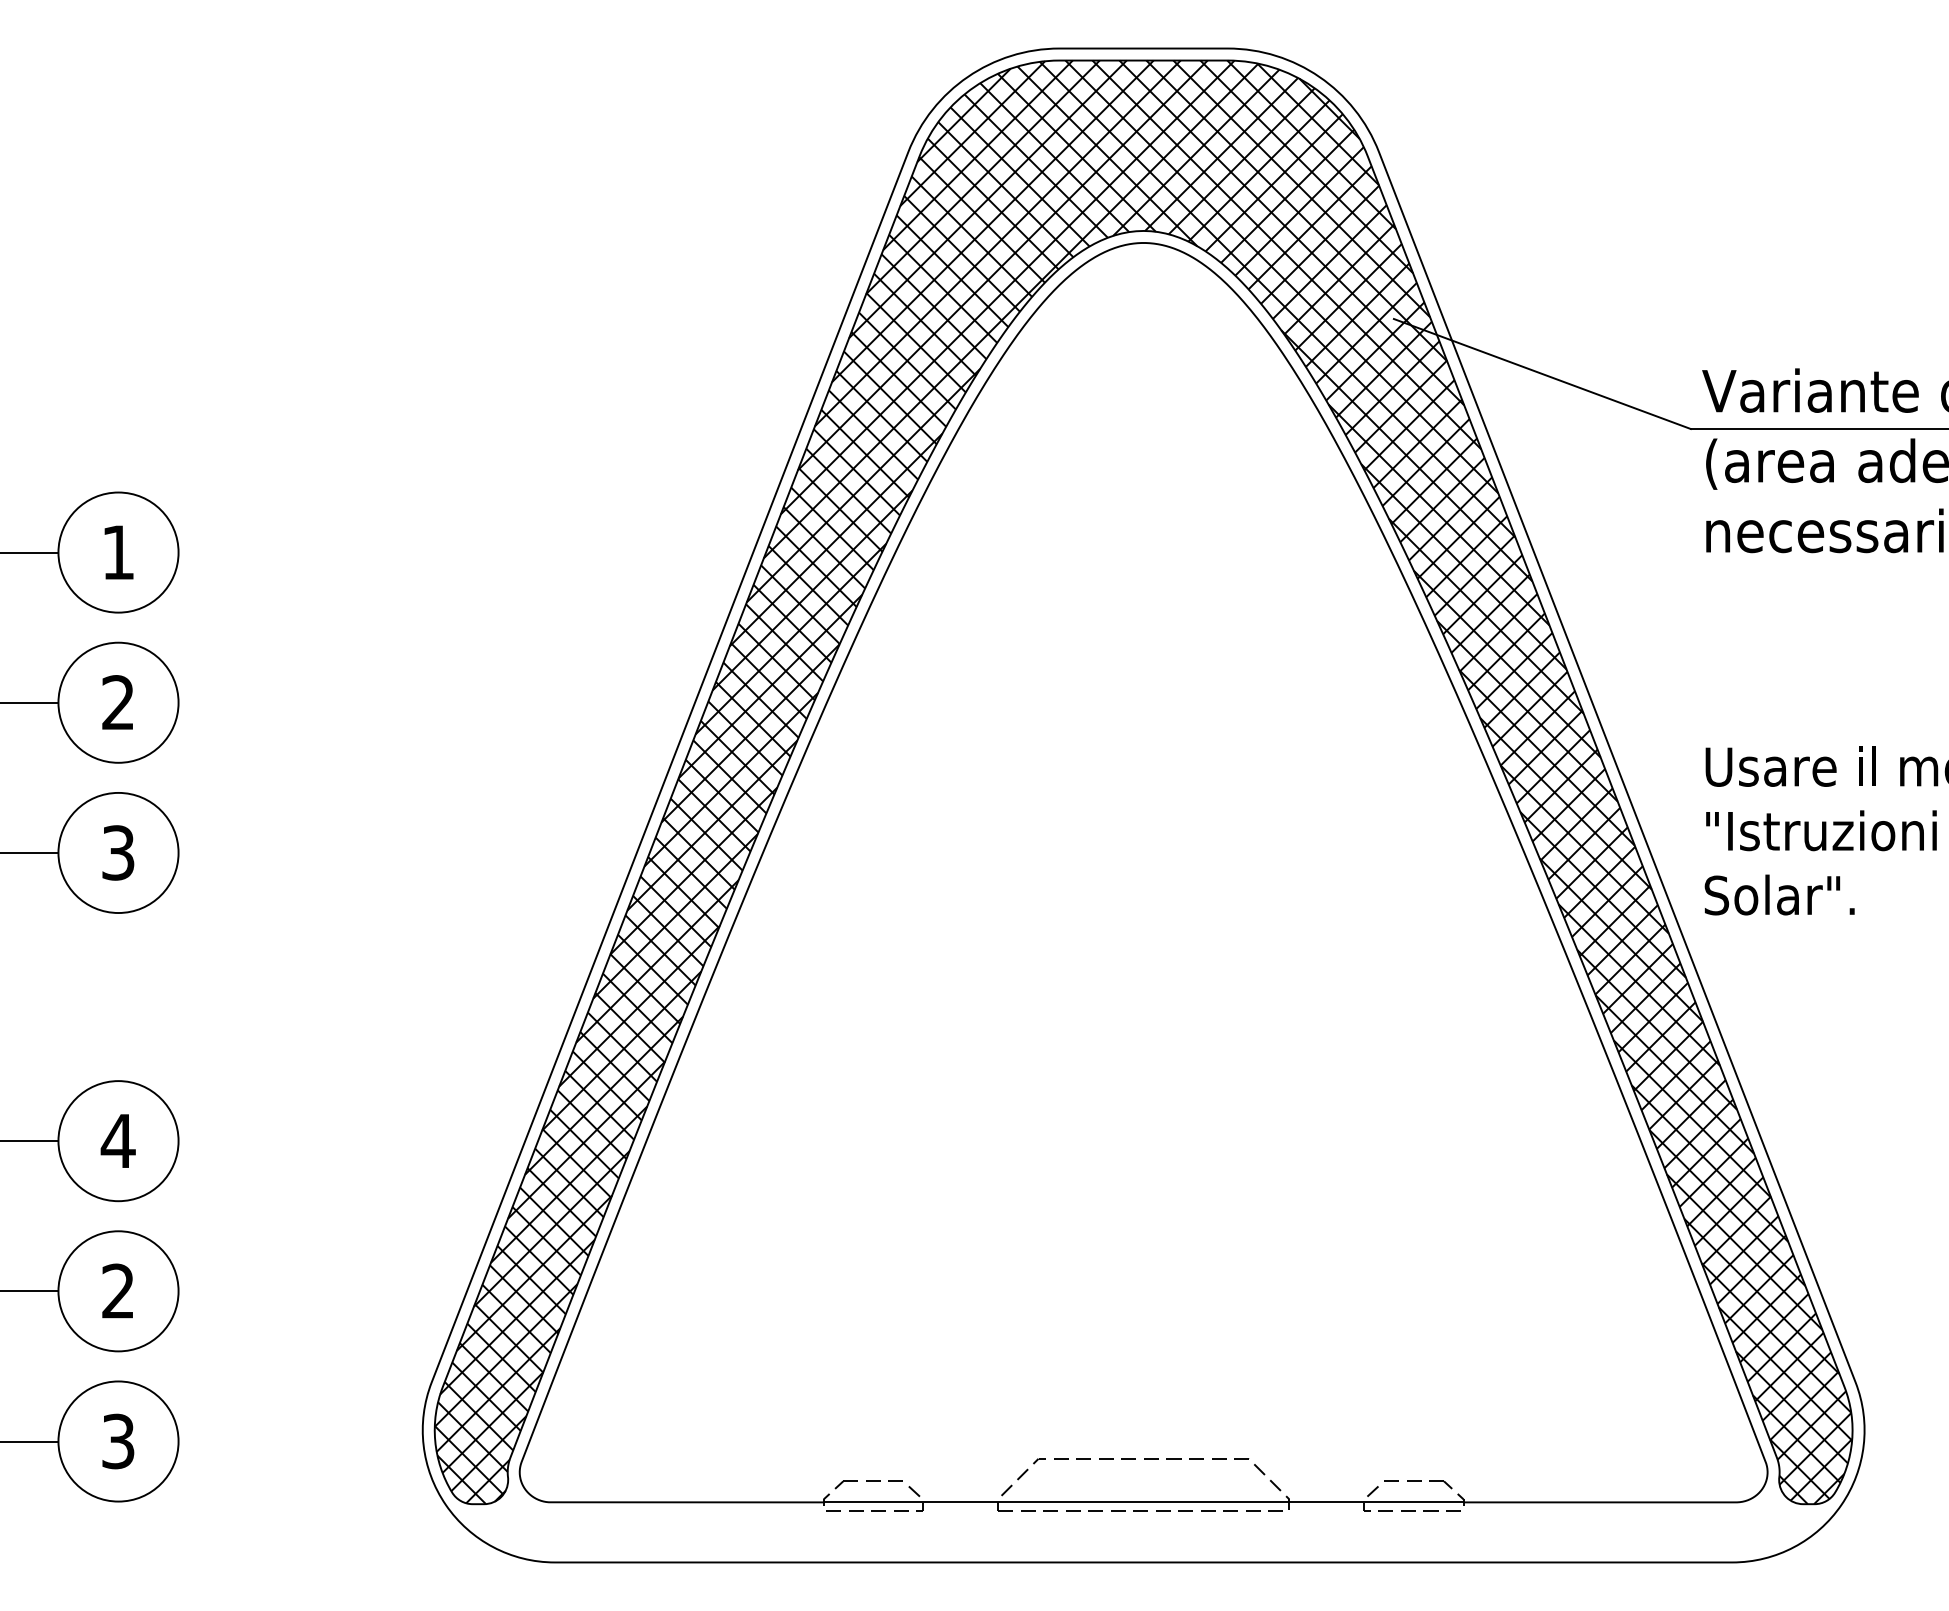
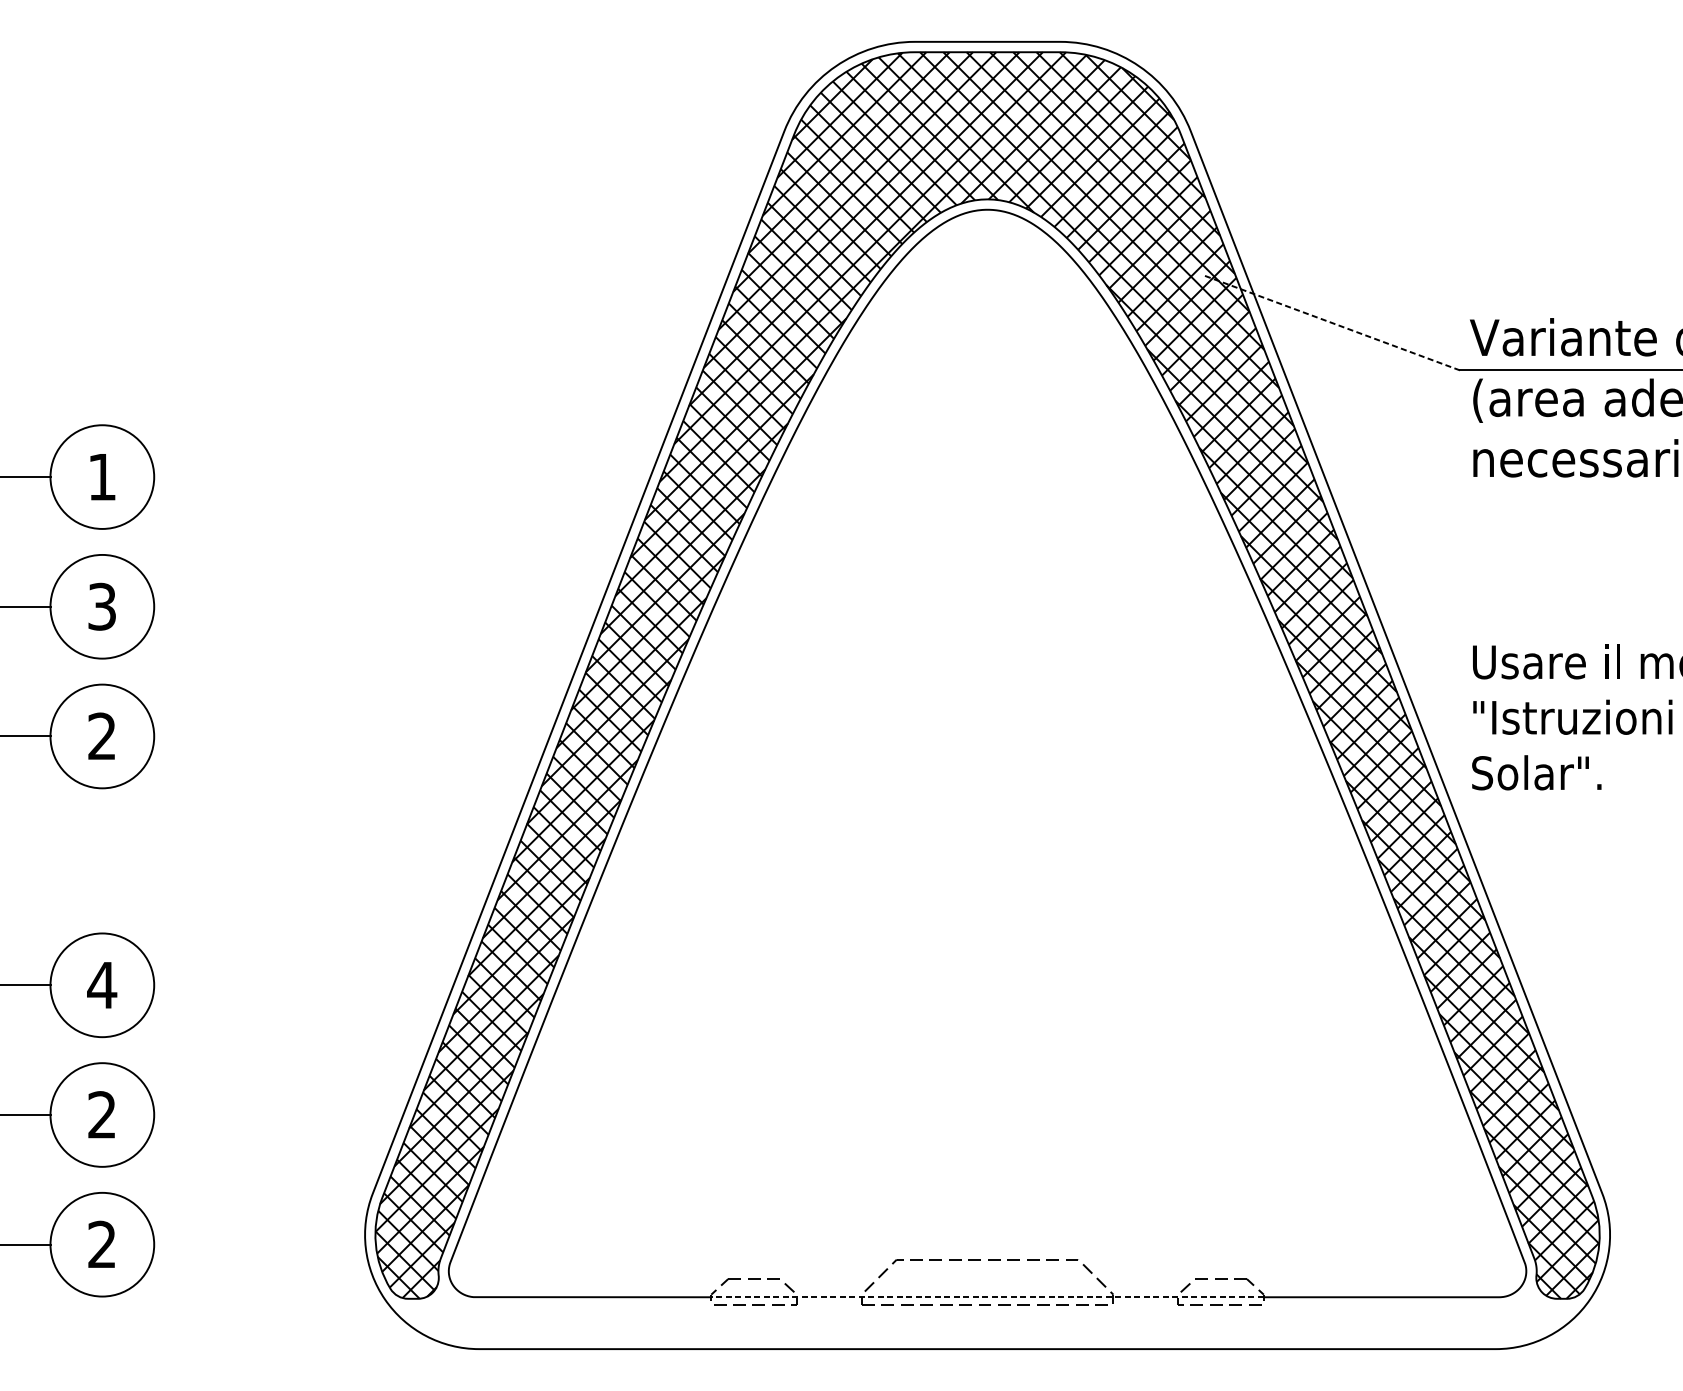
line: (1541, 373) -> (1331, 322), solid -> dashed
text: (118, 702) -> (102, 606), 2 -> 3
text: (118, 852) -> (102, 736), 3 -> 2
text: (118, 1441) -> (102, 1244), 3 -> 2
line: (1143, 1502) -> (987, 1297), solid -> dashed

